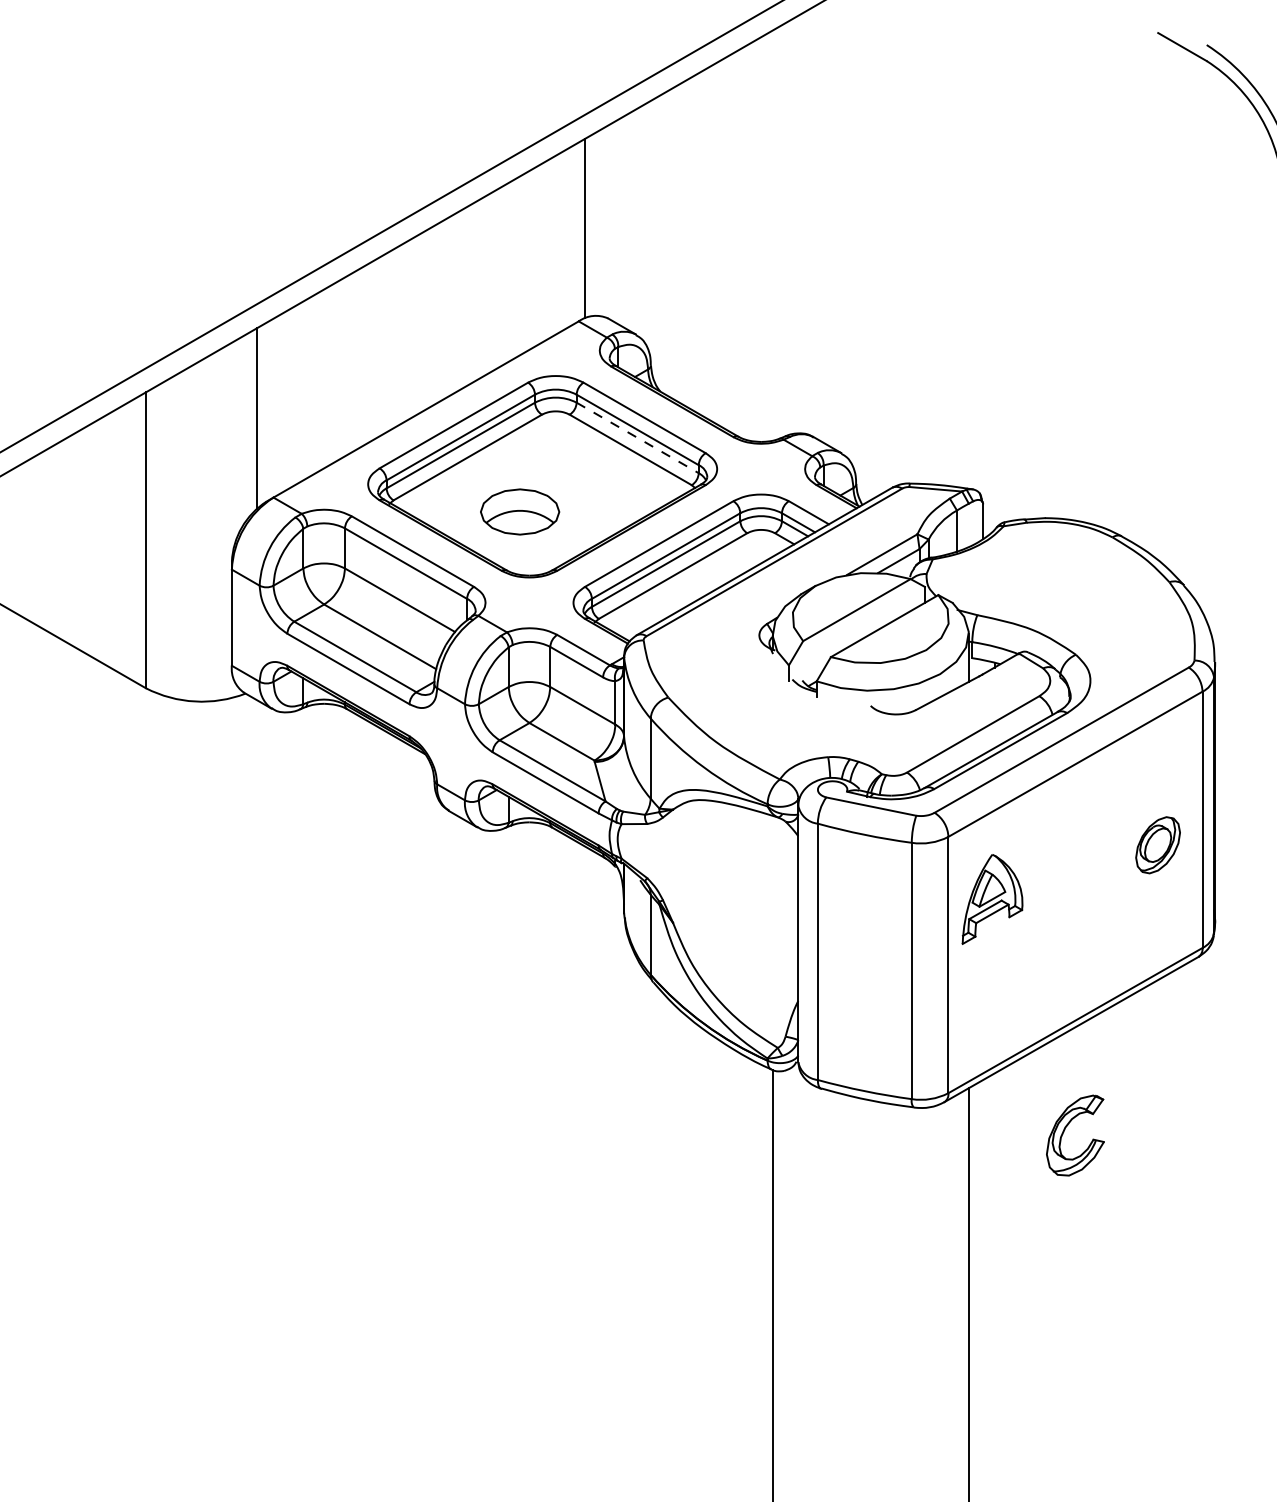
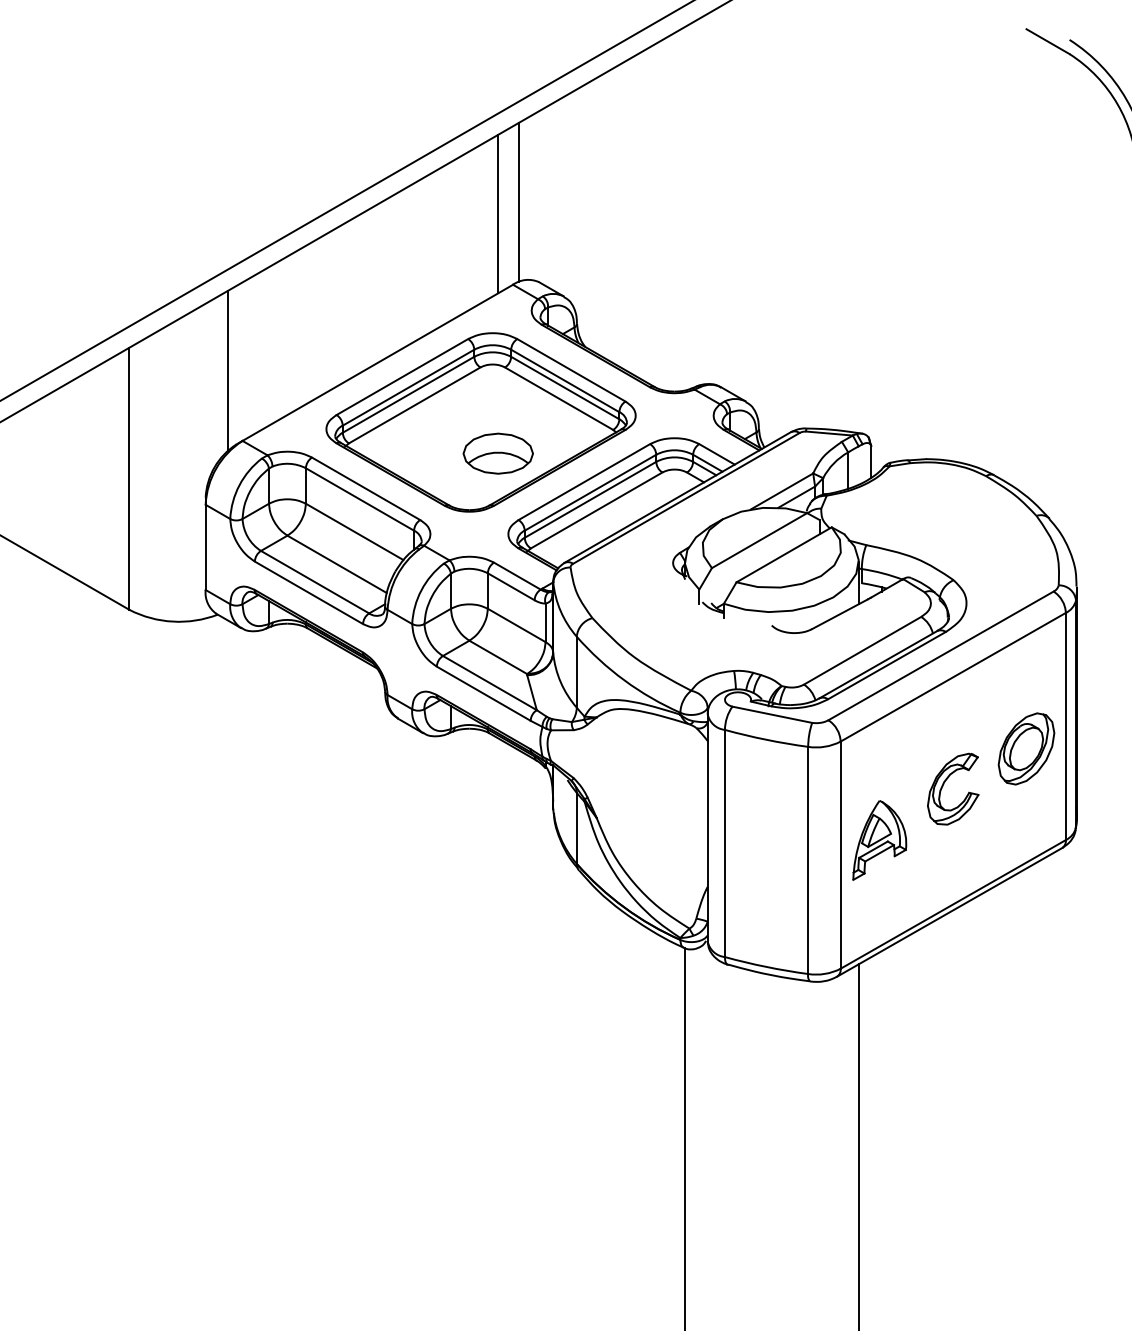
line: (562, 241) -> (498, 213), added
line: (638, 438) -> (566, 388), dashed -> solid
part: (520, 511) -> (498, 453), moved
part: (1157, 845) -> (1025, 749), size x1.43
part: (992, 899) -> (879, 840), moved
part: (1064, 1132) -> (943, 786), moved

